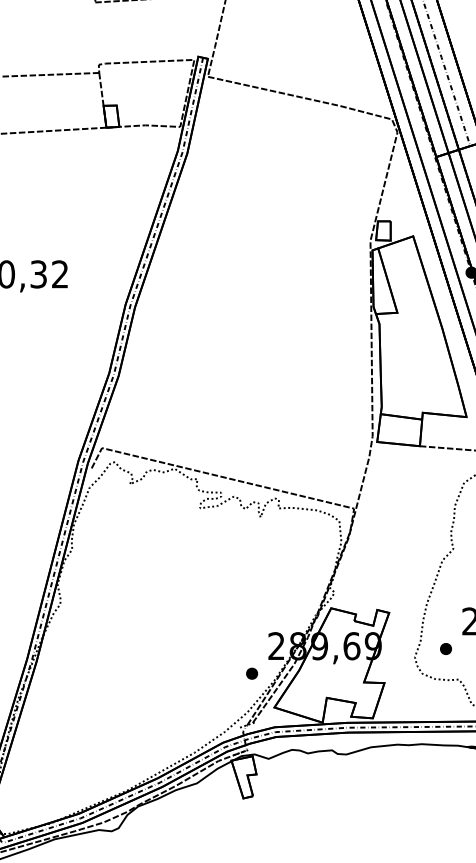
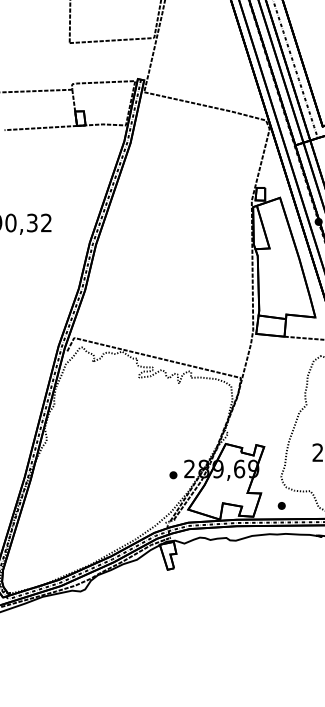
part: (445, 648) -> (281, 505), moved
part: (252, 674) -> (173, 475), moved

